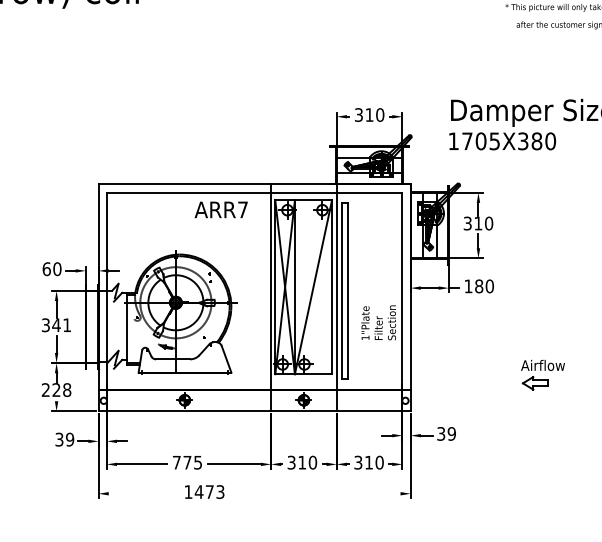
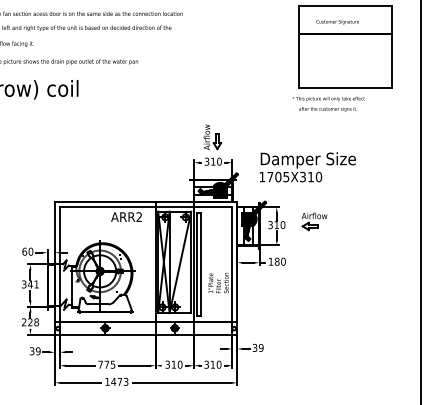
part: (368, 73) -> (212, 137), added
text: (536, 140) -> (310, 176), 1705X380 -> 1705X310
text: (241, 208) -> (138, 216), ARR7 -> ARR2
part: (542, 374) -> (314, 221), moved
line: (142, 493) -> (80, 382), added
line: (315, 493) -> (181, 382), added

